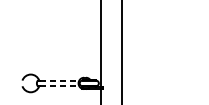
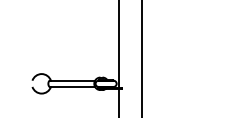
line: (59, 80) -> (73, 80), dashed -> solid
line: (59, 85) -> (73, 86), dashed -> solid

